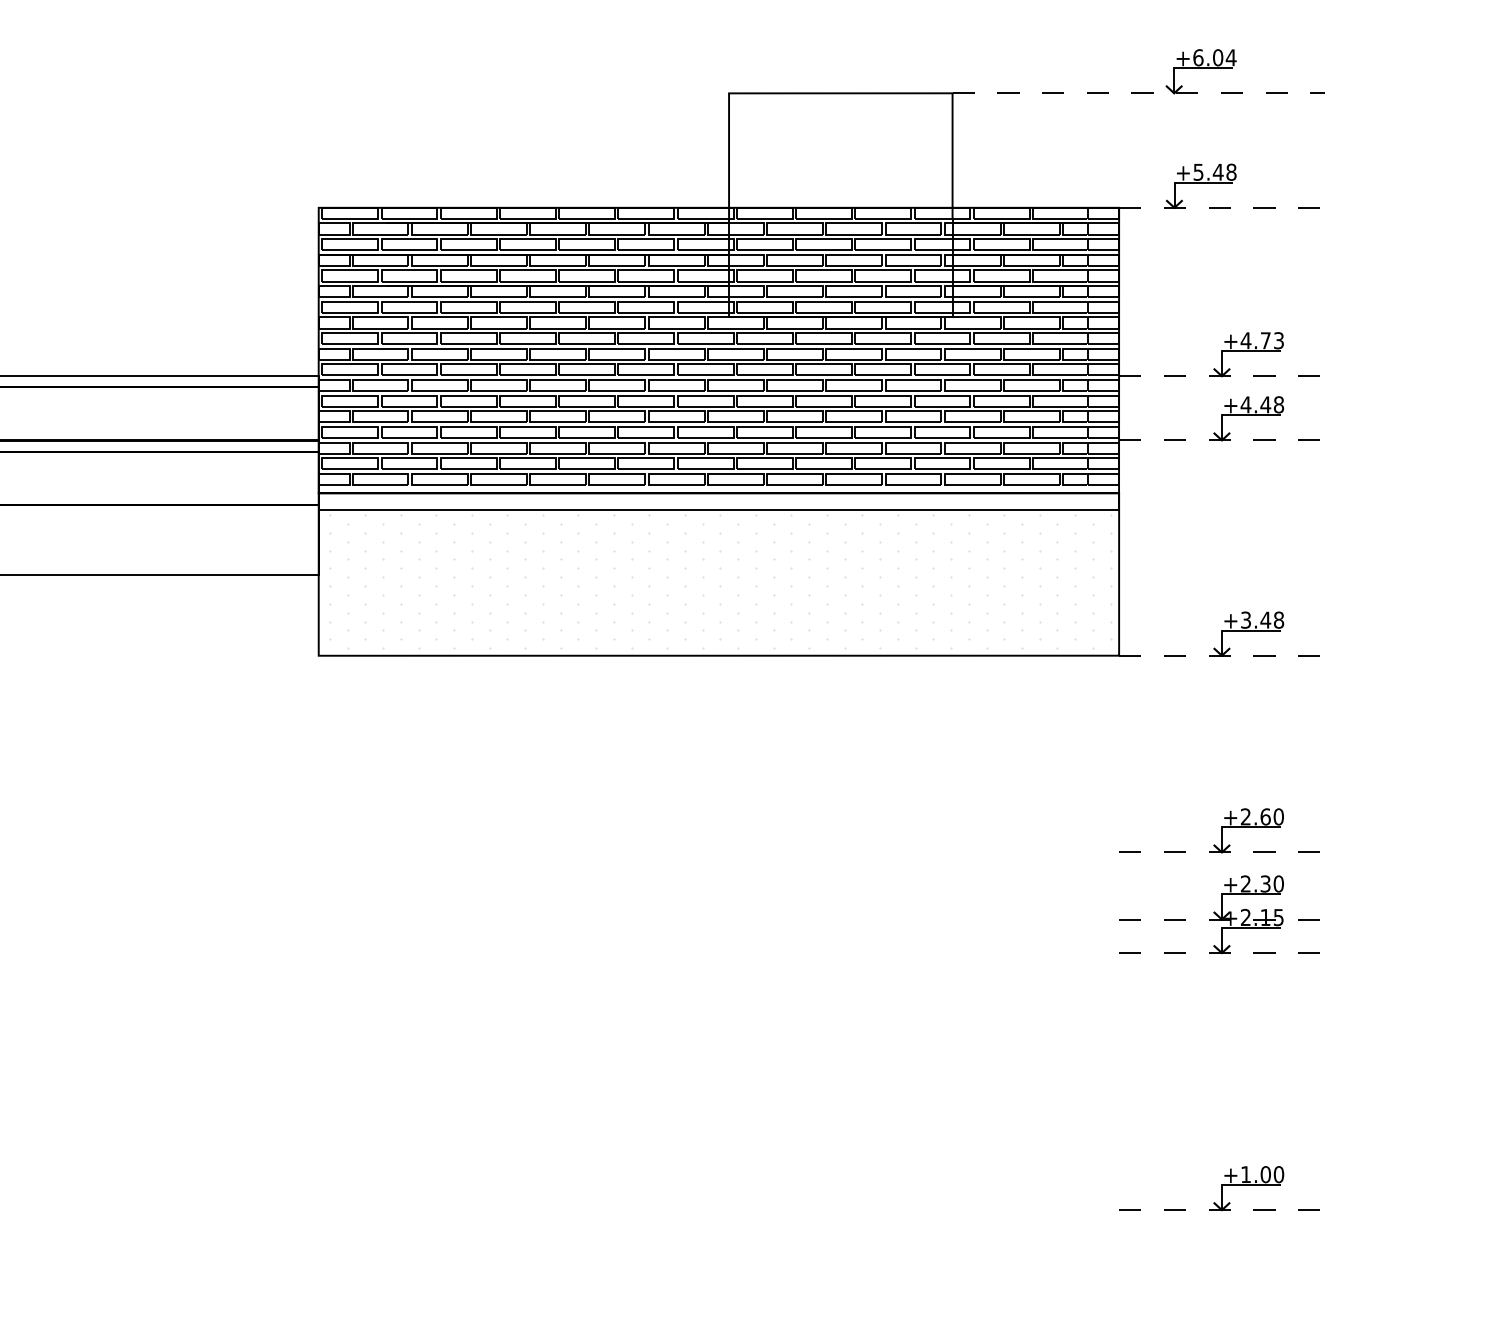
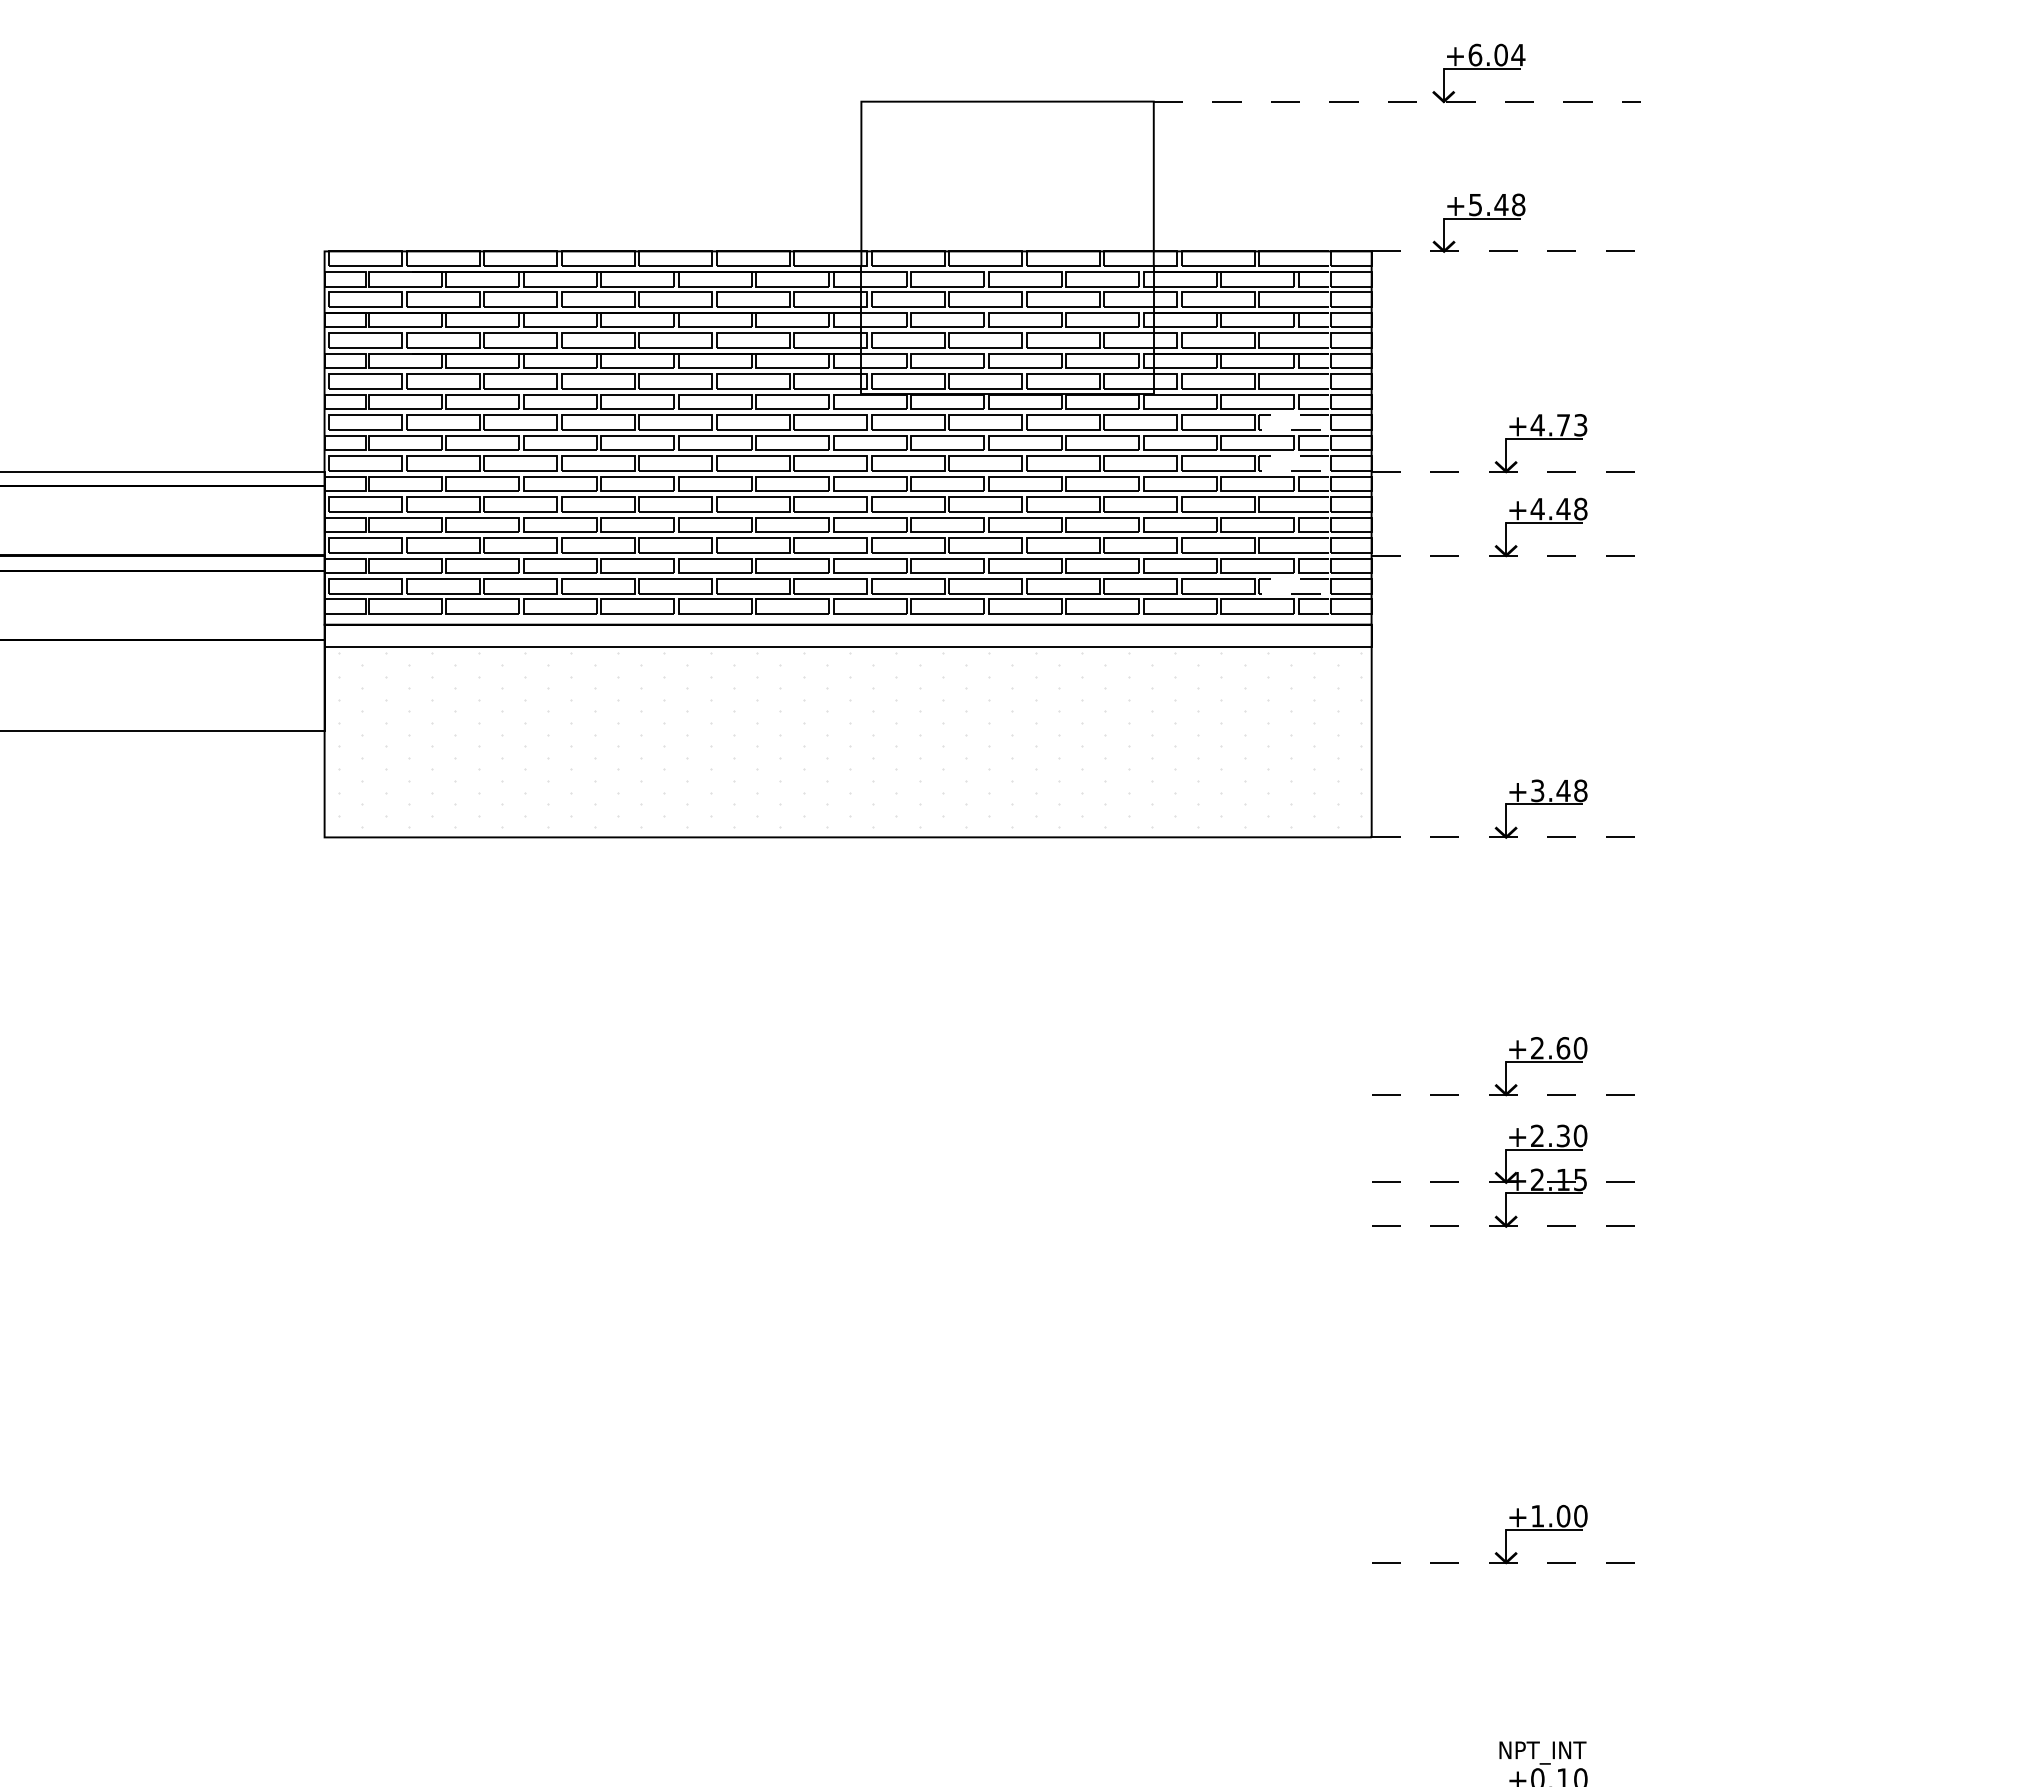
line: (1033, 338) -> (1259, 422), solid -> dashed
line: (1033, 369) -> (1259, 463), solid -> dashed
line: (1033, 463) -> (1259, 586), solid -> dashed

